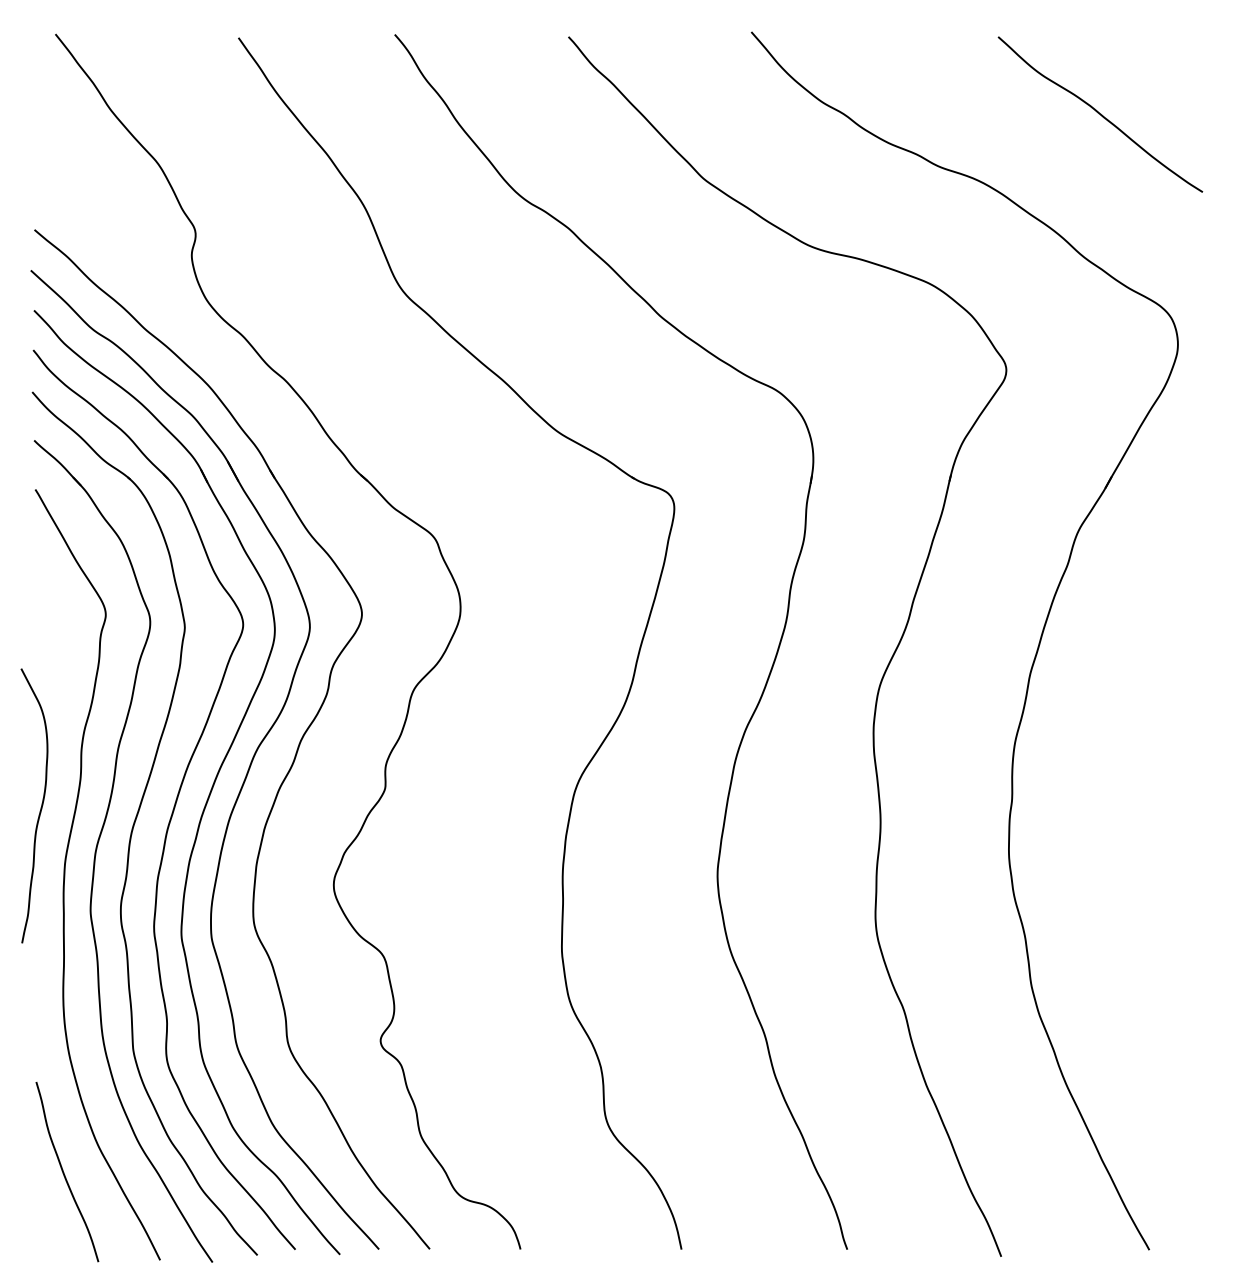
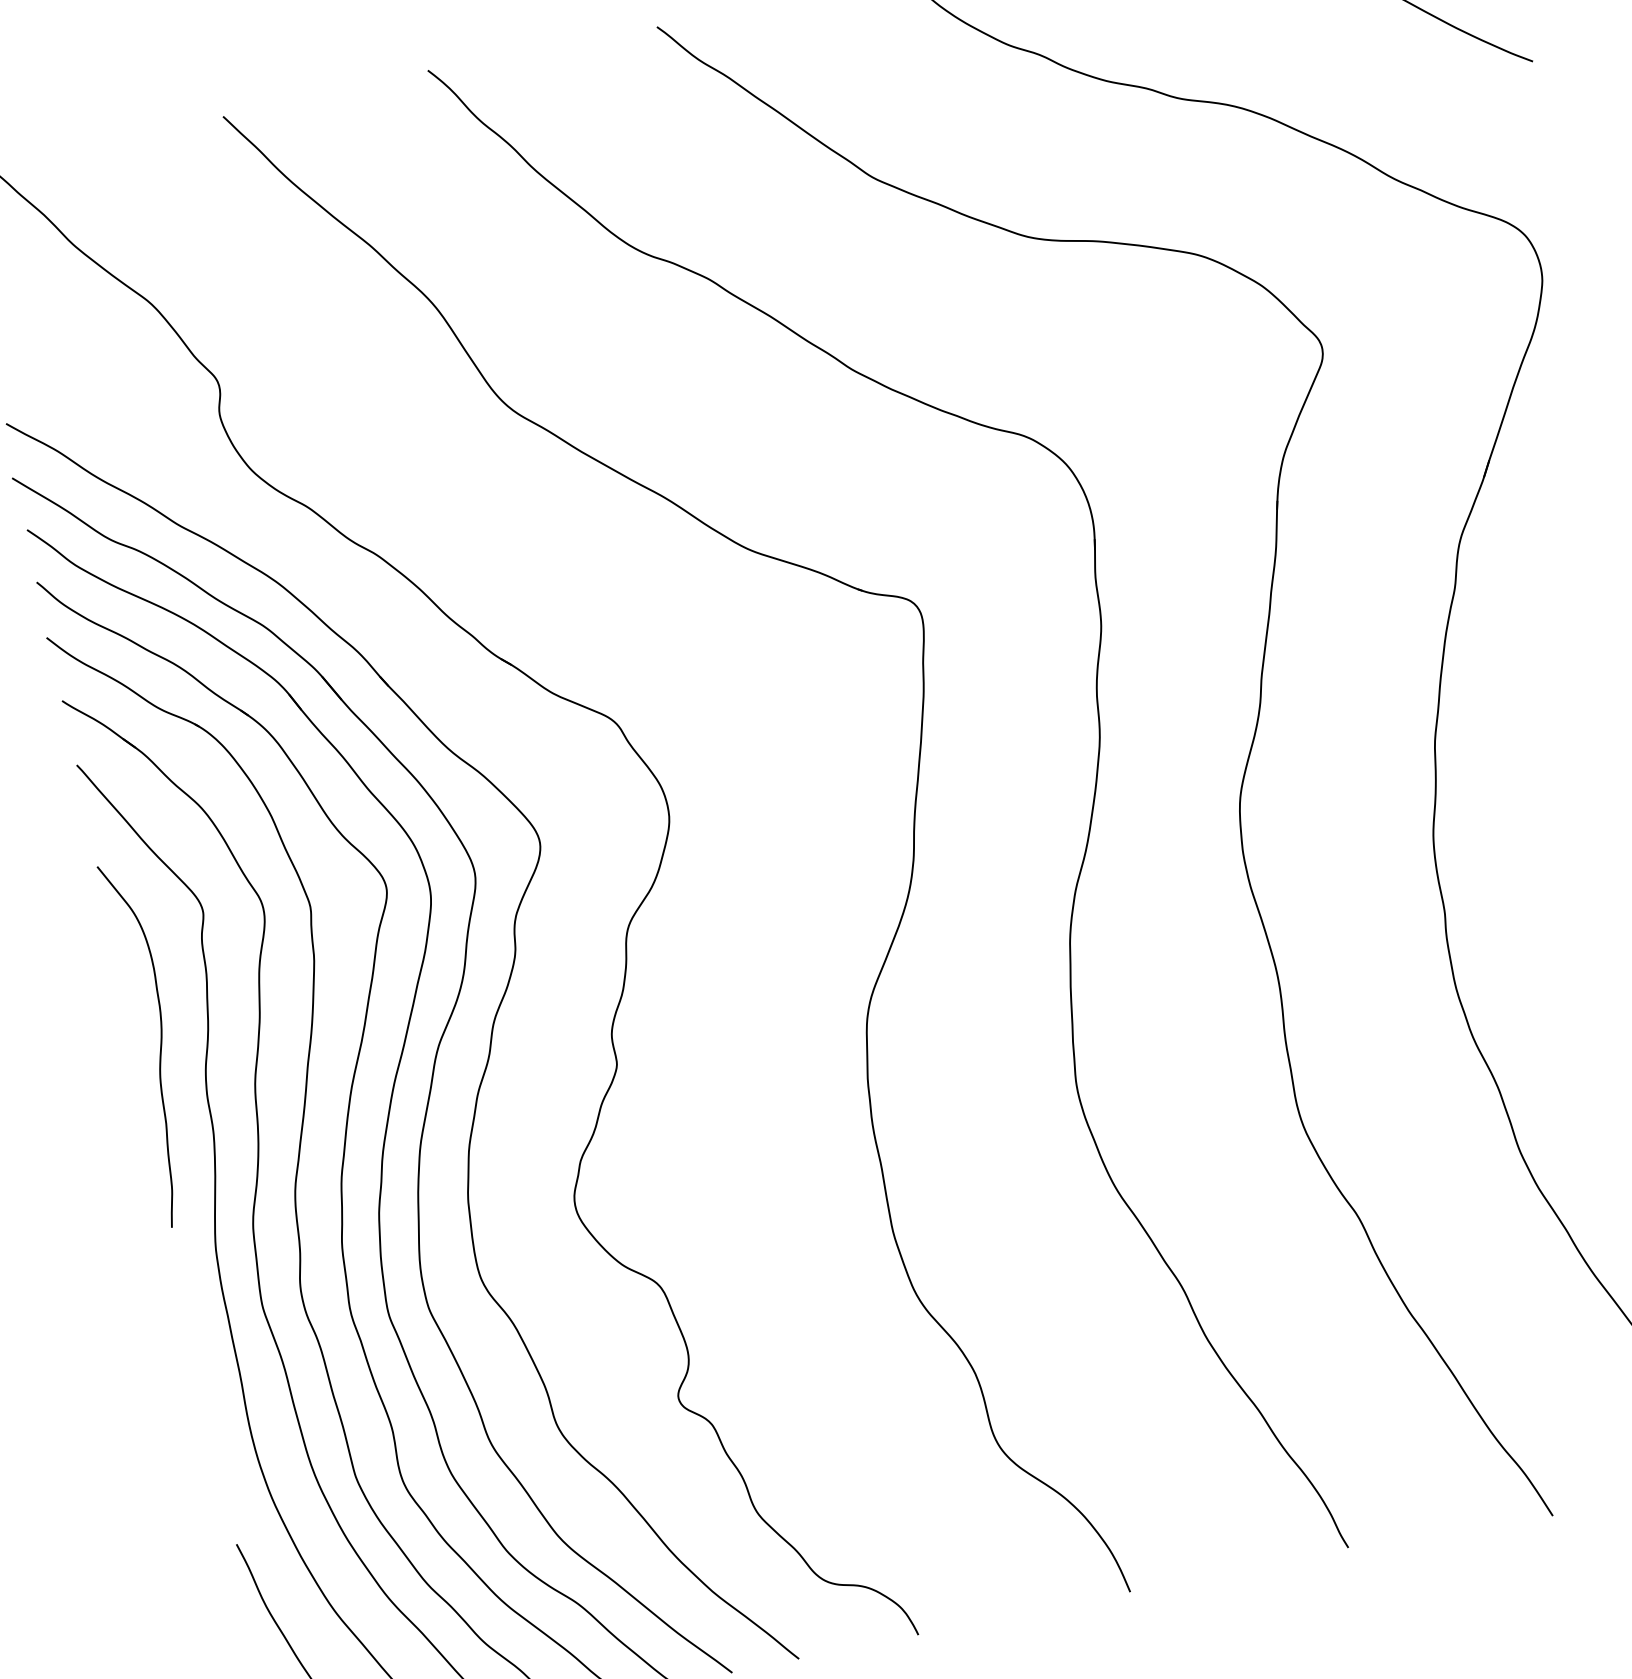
curve: (40, 807) -> (159, 1044), moved

